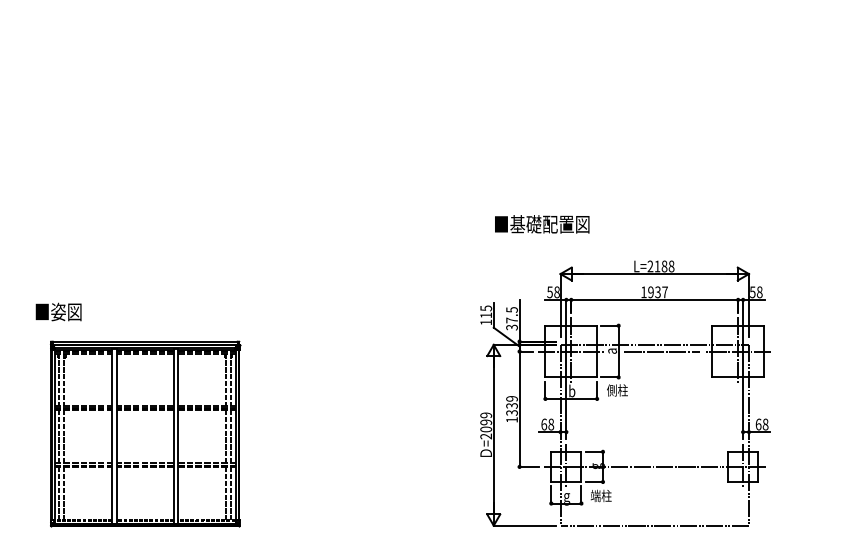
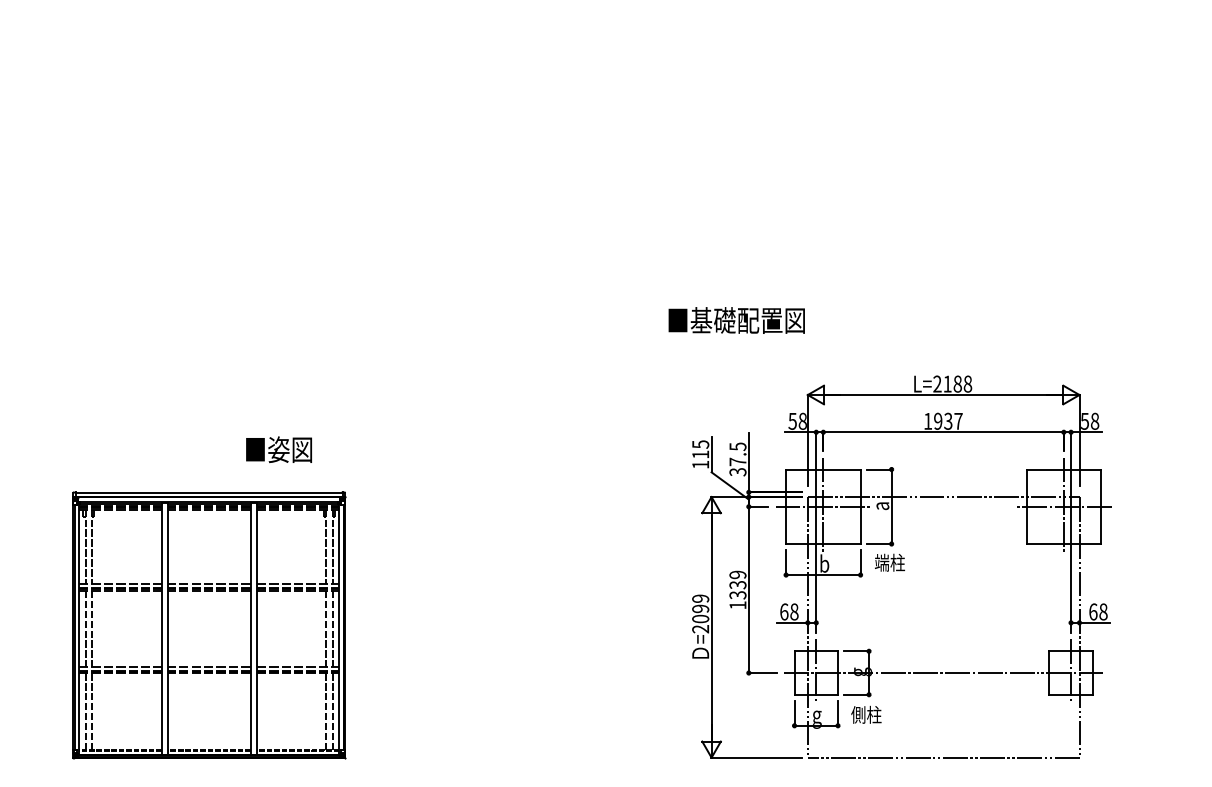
text: (542, 224) -> (737, 320), moved
text: (58, 311) -> (278, 448), moved
line: (661, 351) -> (953, 506), removed
text: (611, 390) -> (881, 562), 側柱 -> 端柱
text: (595, 495) -> (858, 714), 端柱 -> 側柱

